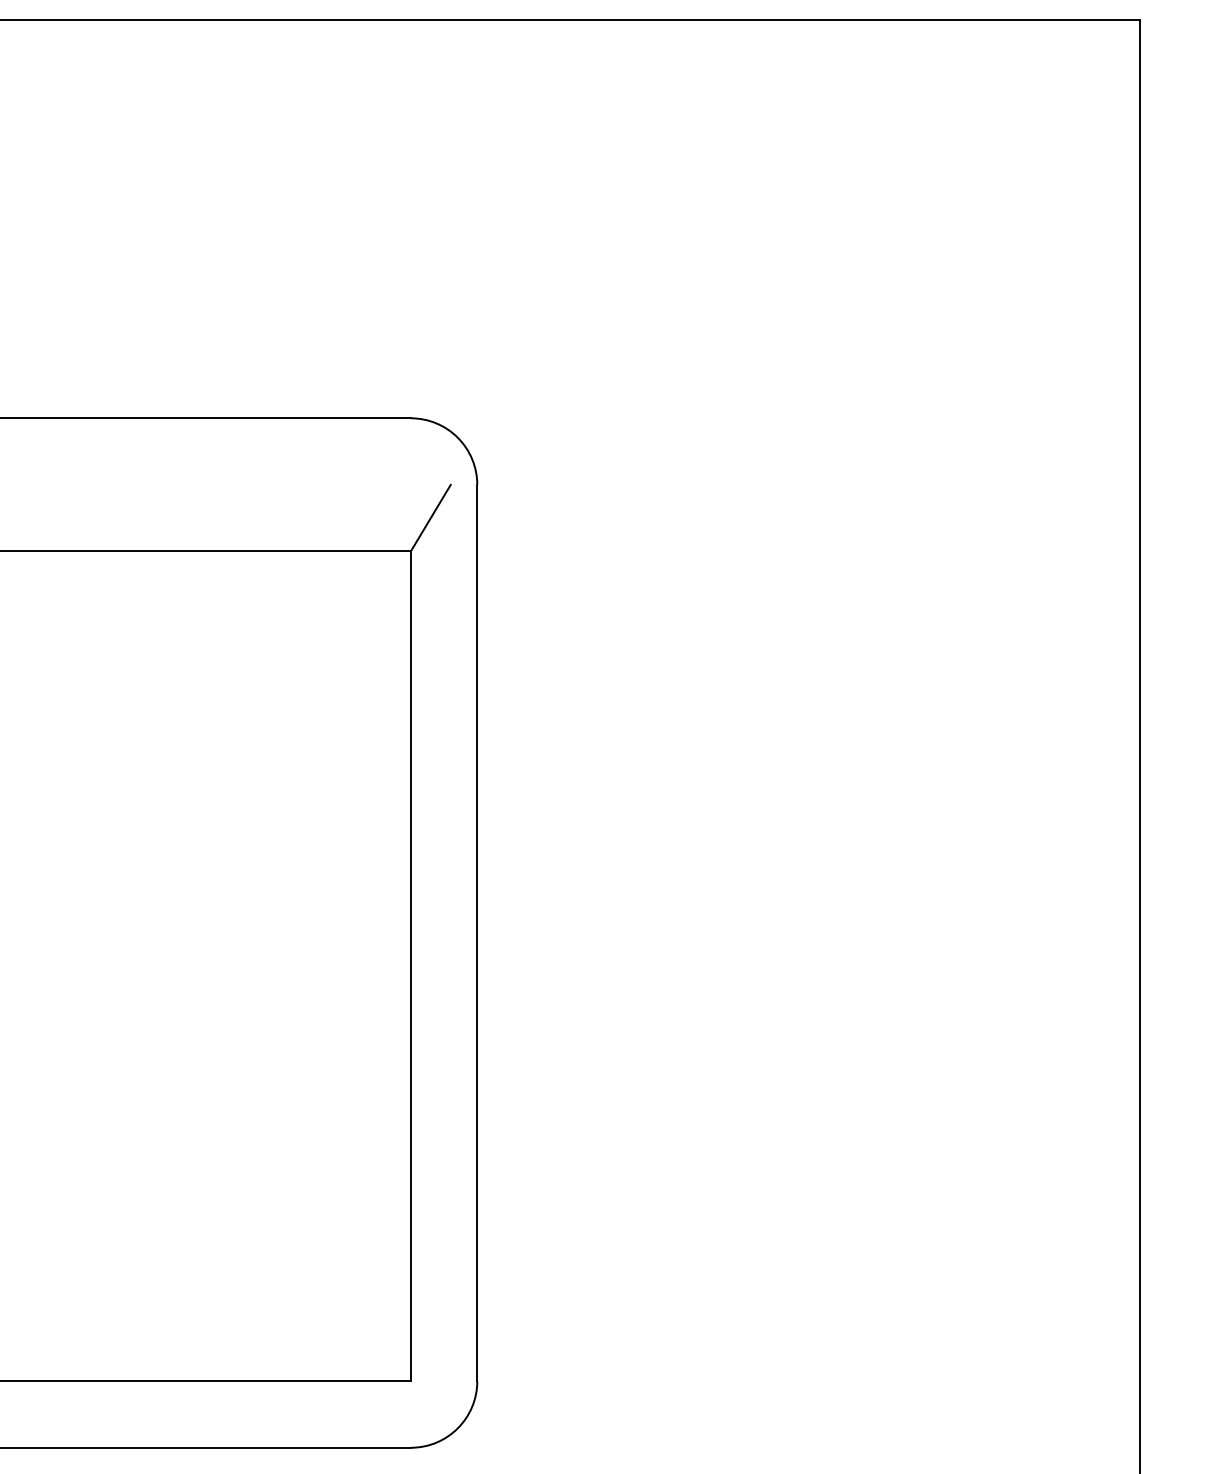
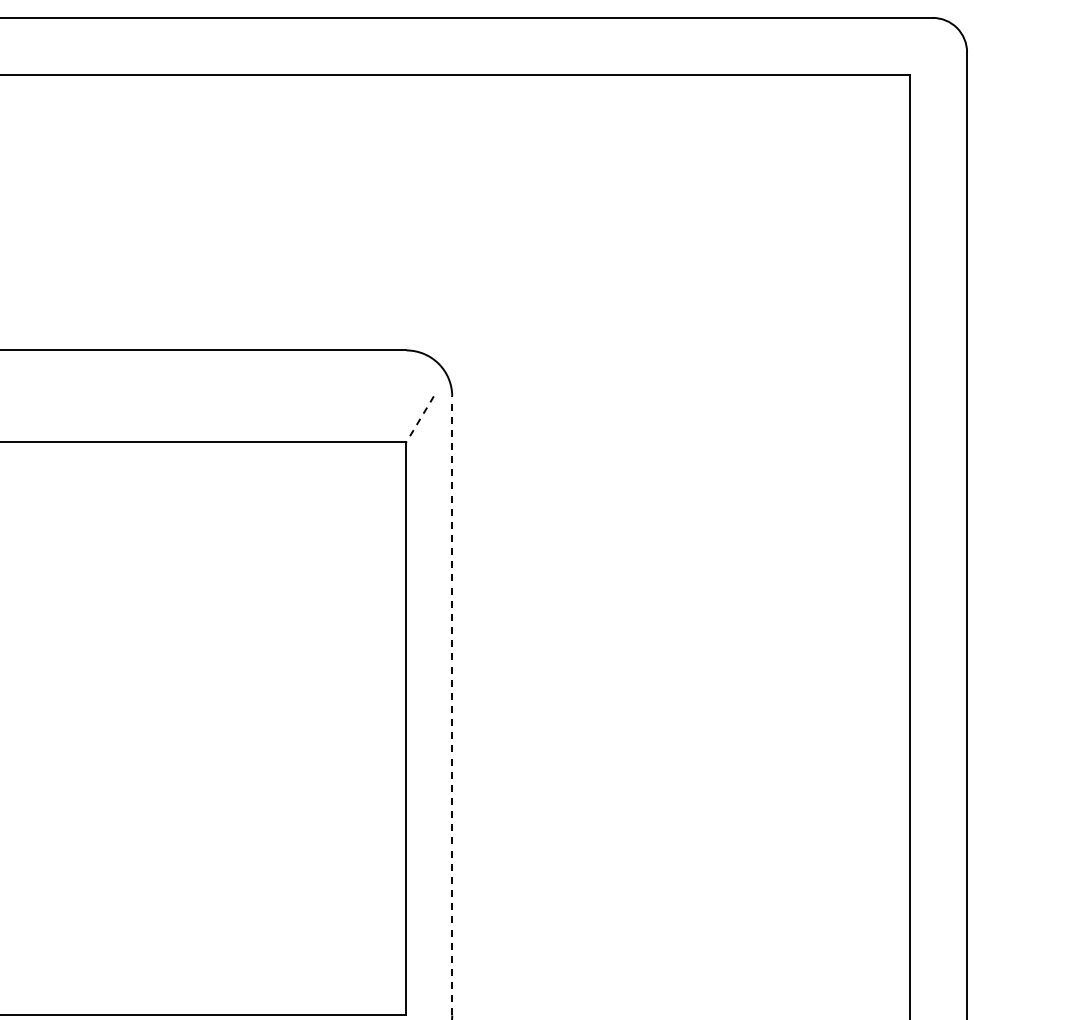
line: (431, 518) -> (420, 419), solid -> dashed
line: (477, 932) -> (452, 705), solid -> dashed

